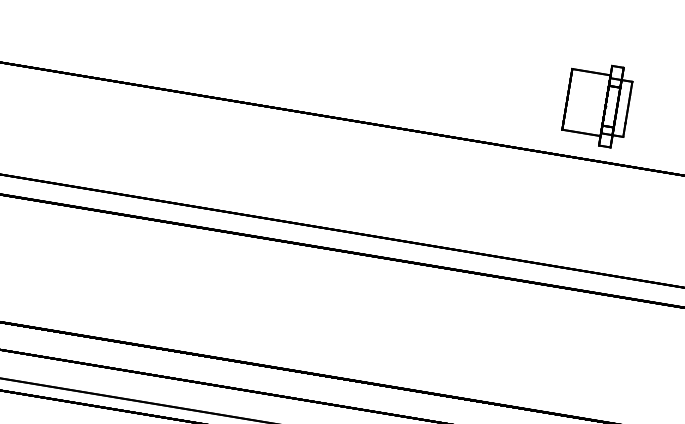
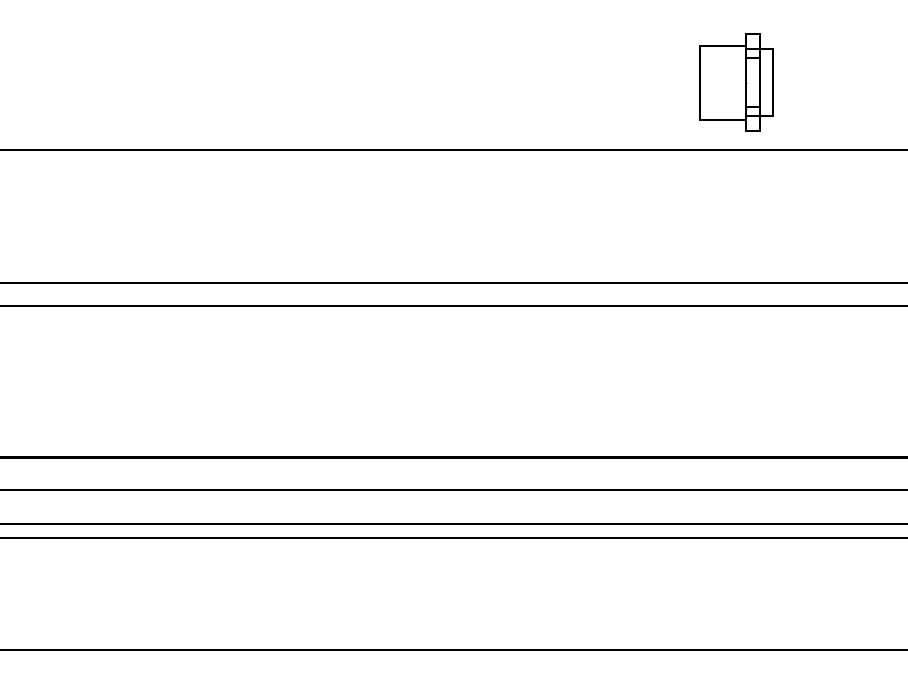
part: (597, 104) -> (736, 82), moved

